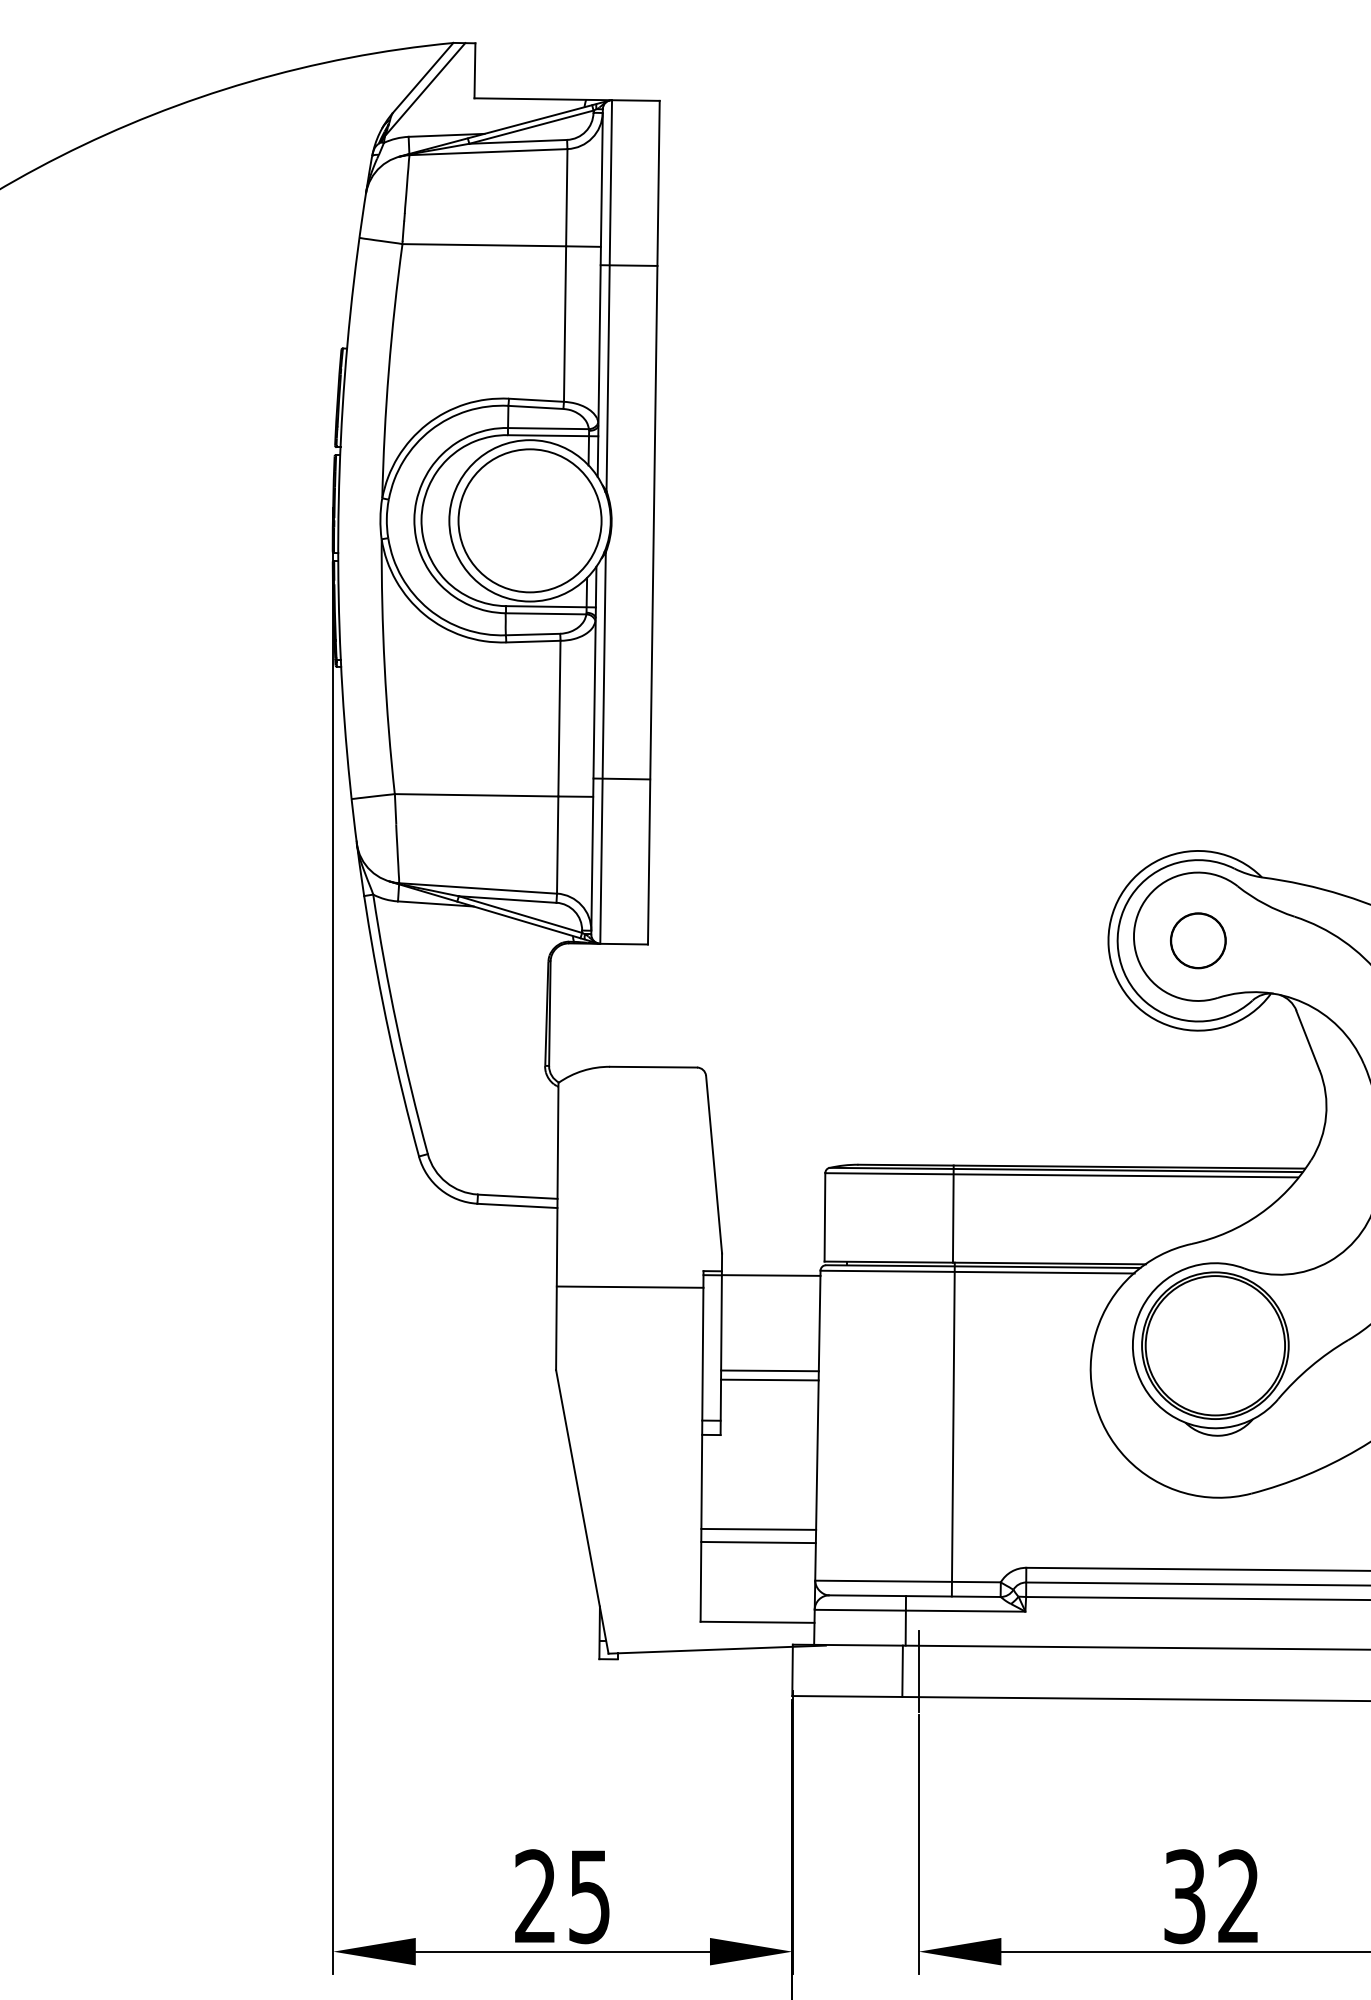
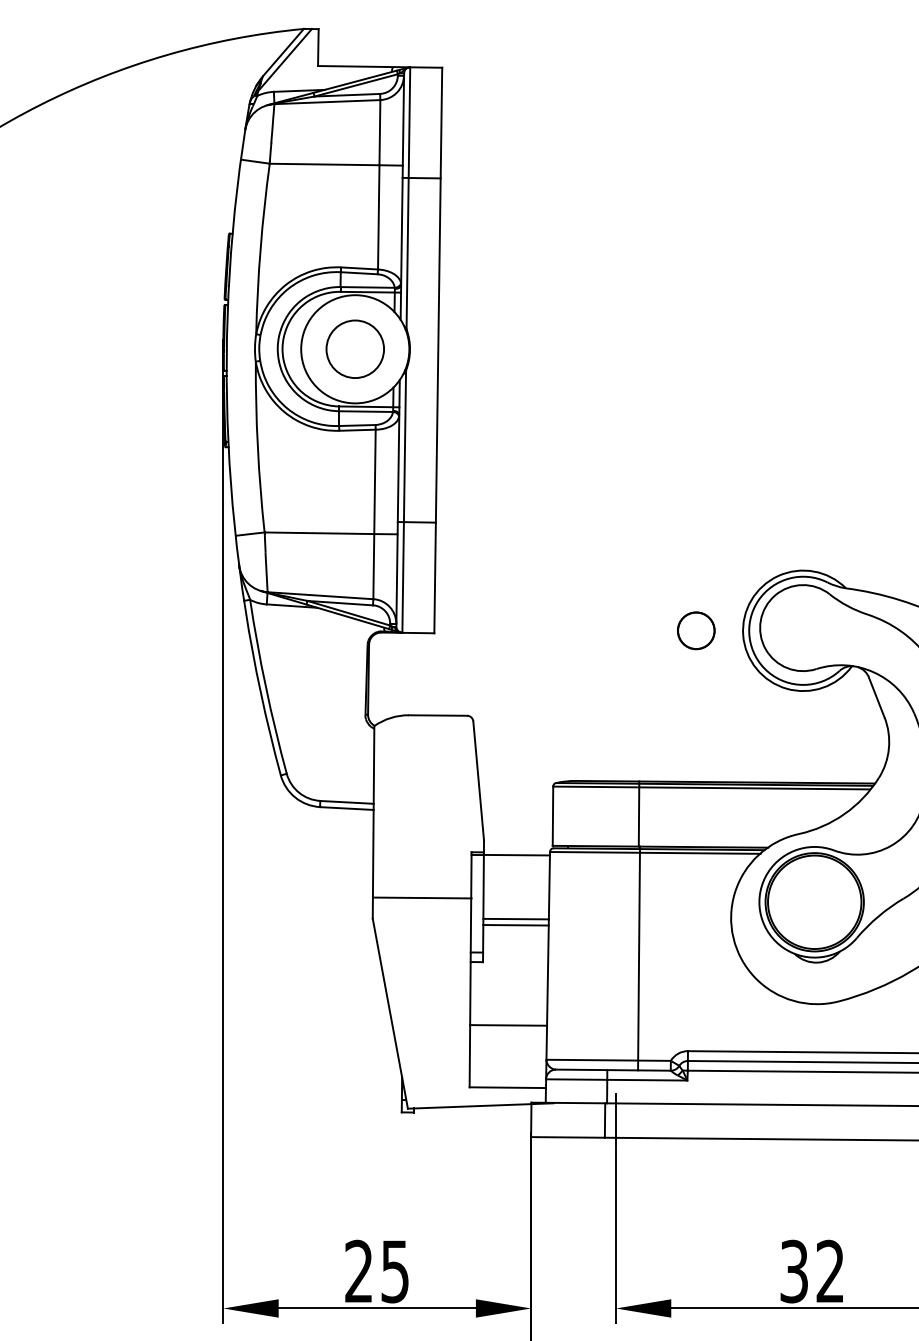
circle: (530, 521) -> (355, 349), size x0.6
part: (1198, 940) -> (696, 630), moved
line: (630, 1286) -> (422, 897), moved
line: (758, 1541) -> (508, 1033), removed

